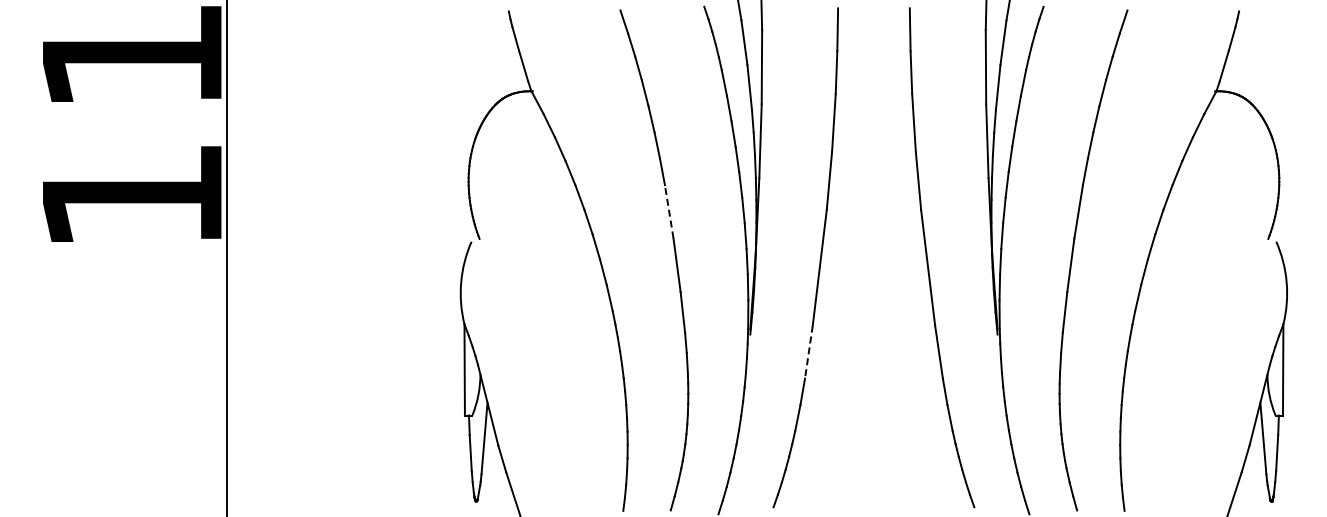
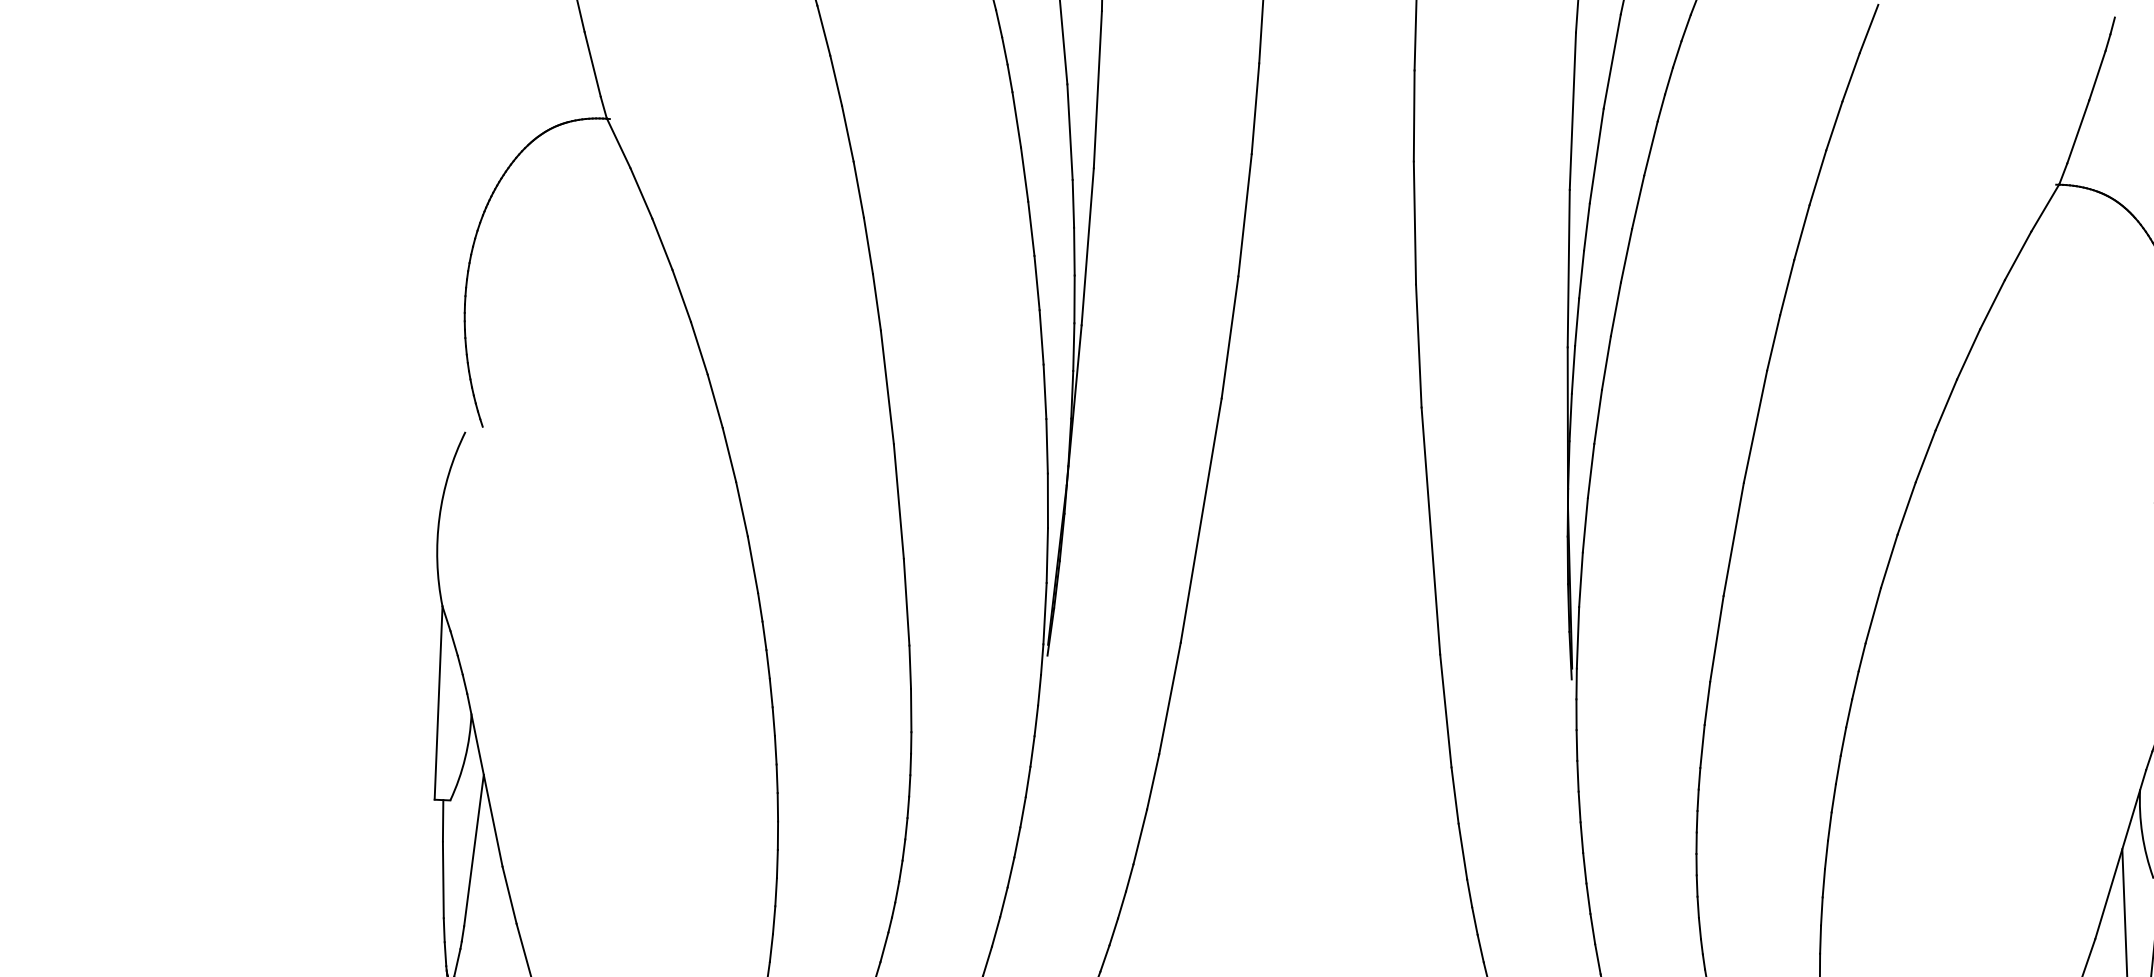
line: (669, 211) -> (888, 386), dashed -> solid
line: (808, 352) -> (1169, 699), dashed -> solid

